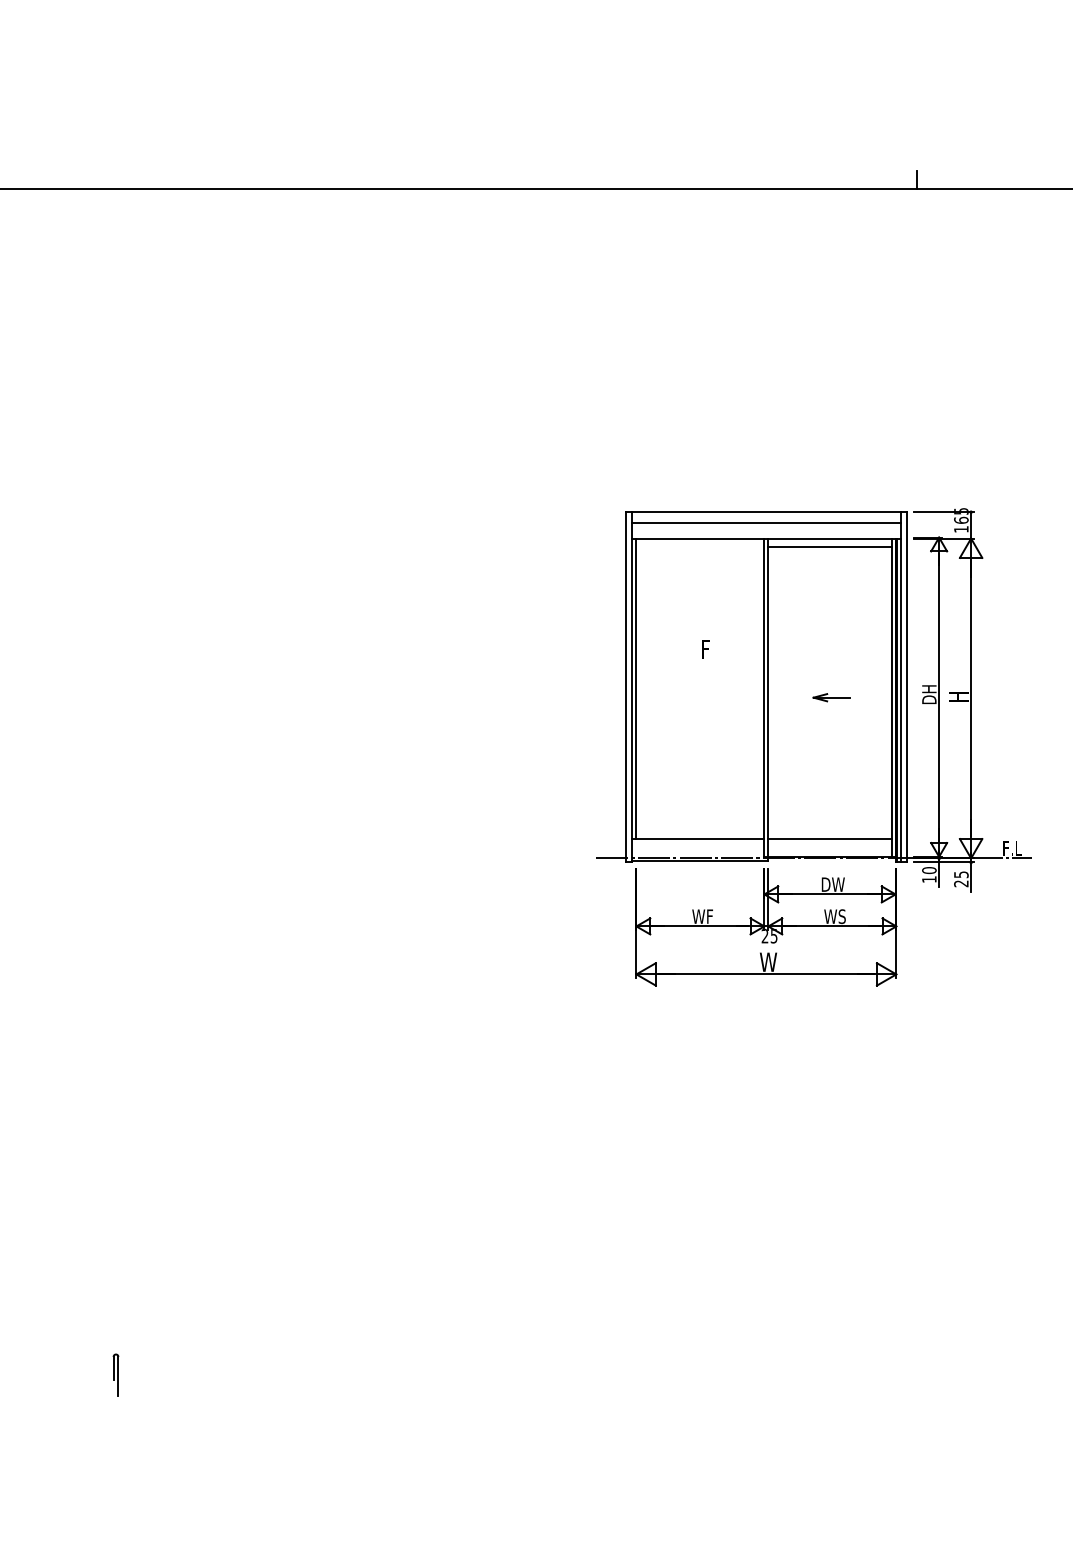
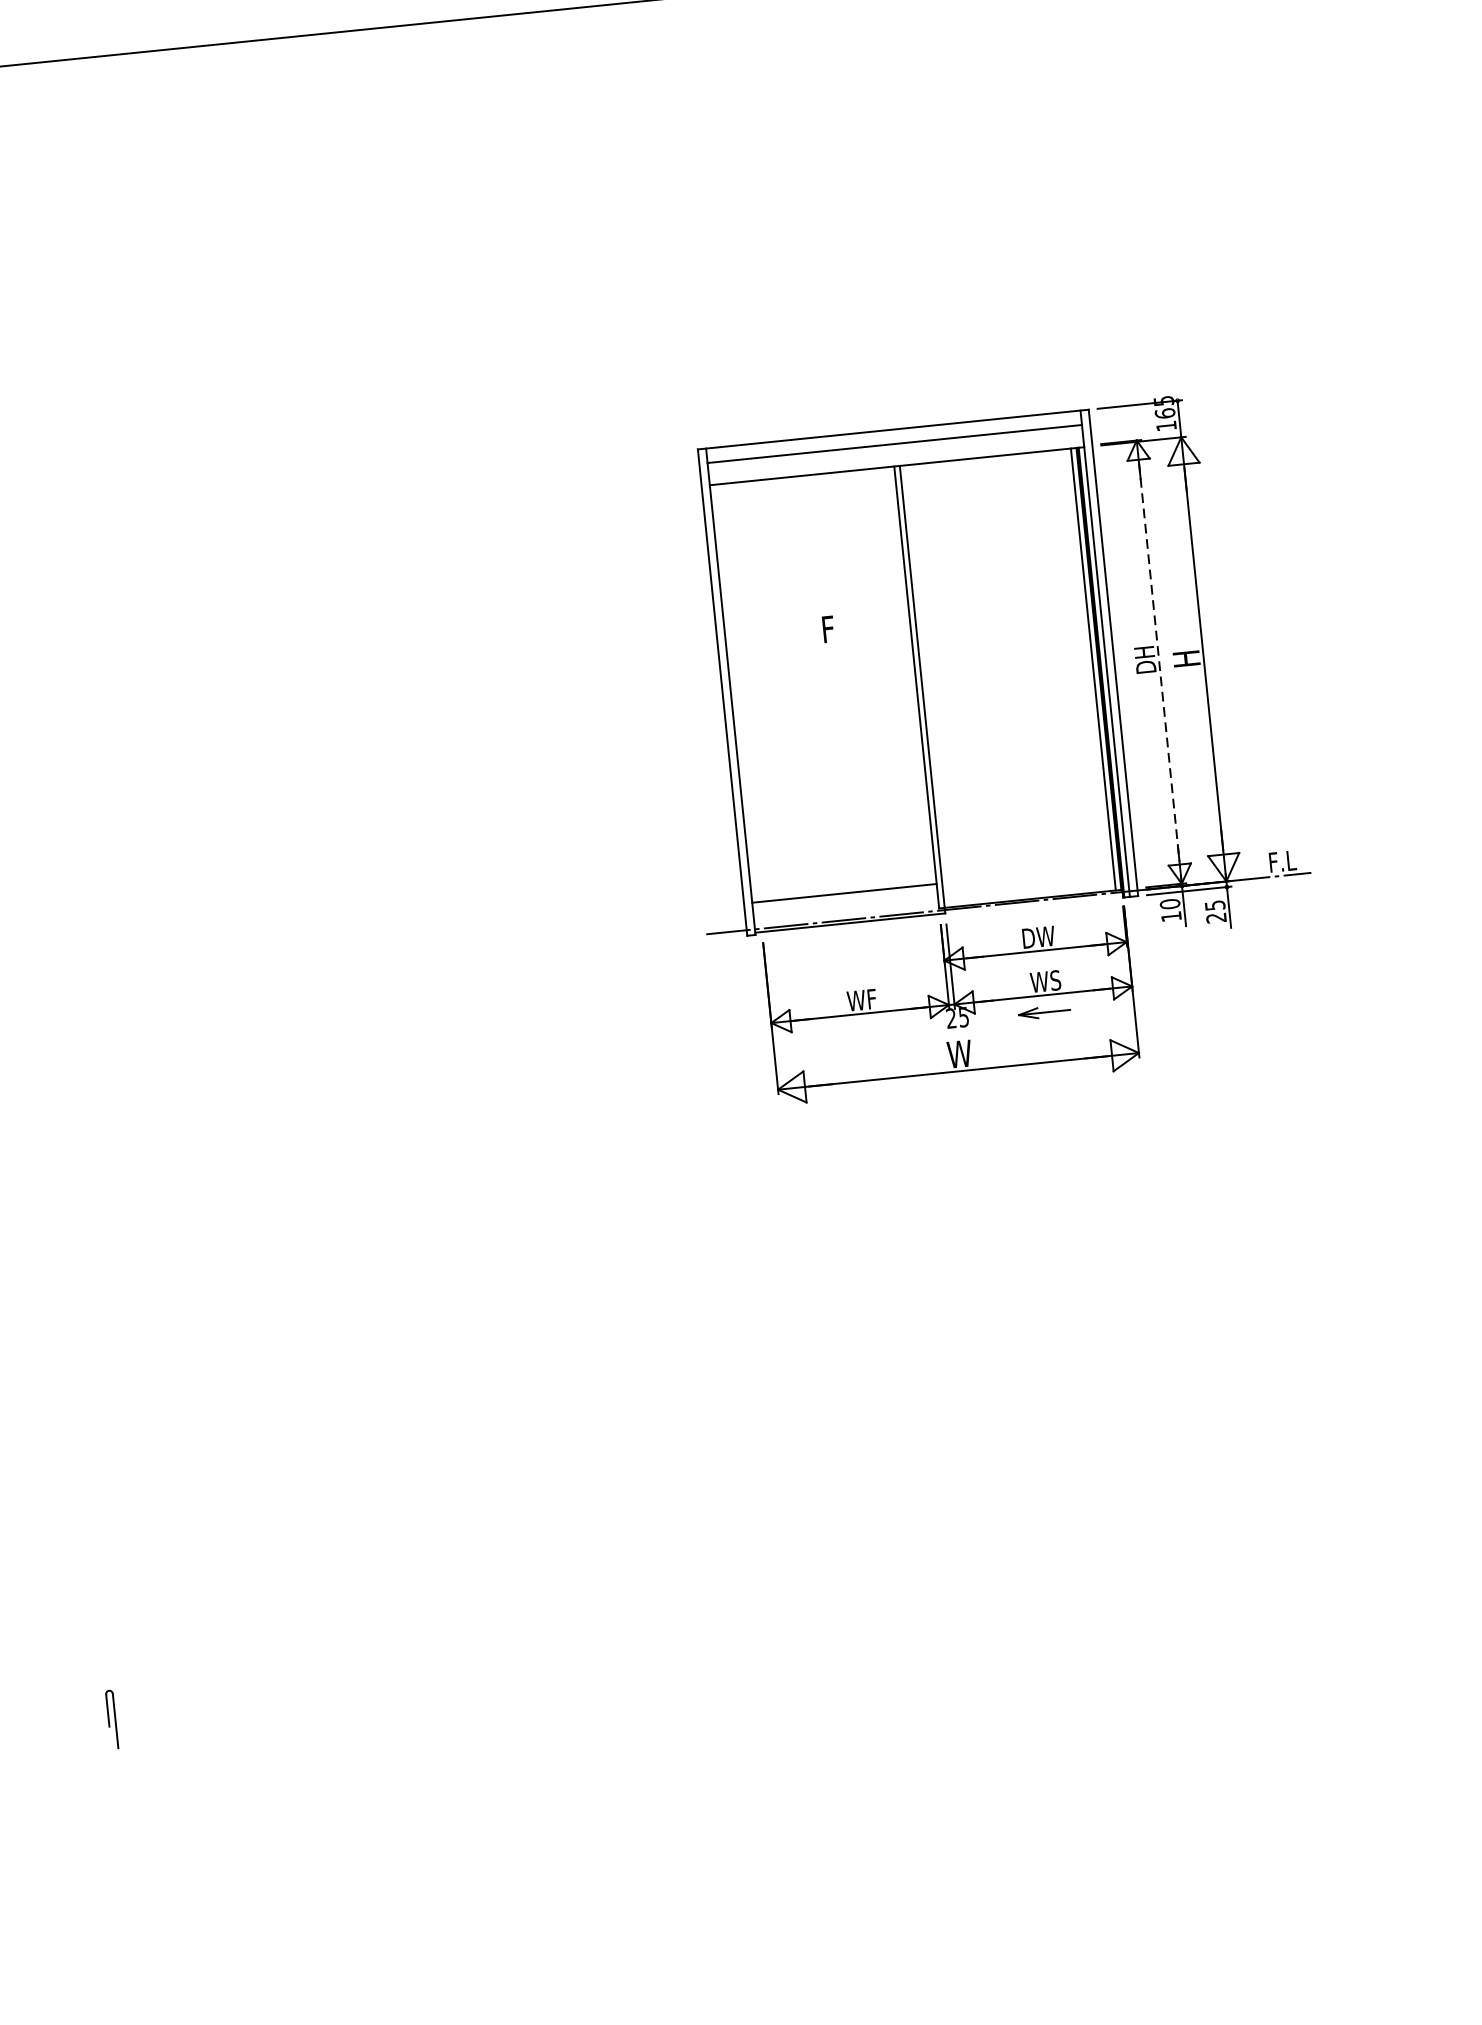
line: (829, 546) -> (985, 468), removed
line: (636, 688) -> (737, 692), removed
part: (831, 697) -> (1043, 1012), moved
line: (939, 697) -> (1159, 662), solid -> dashed
line: (829, 839) -> (1027, 875), removed

